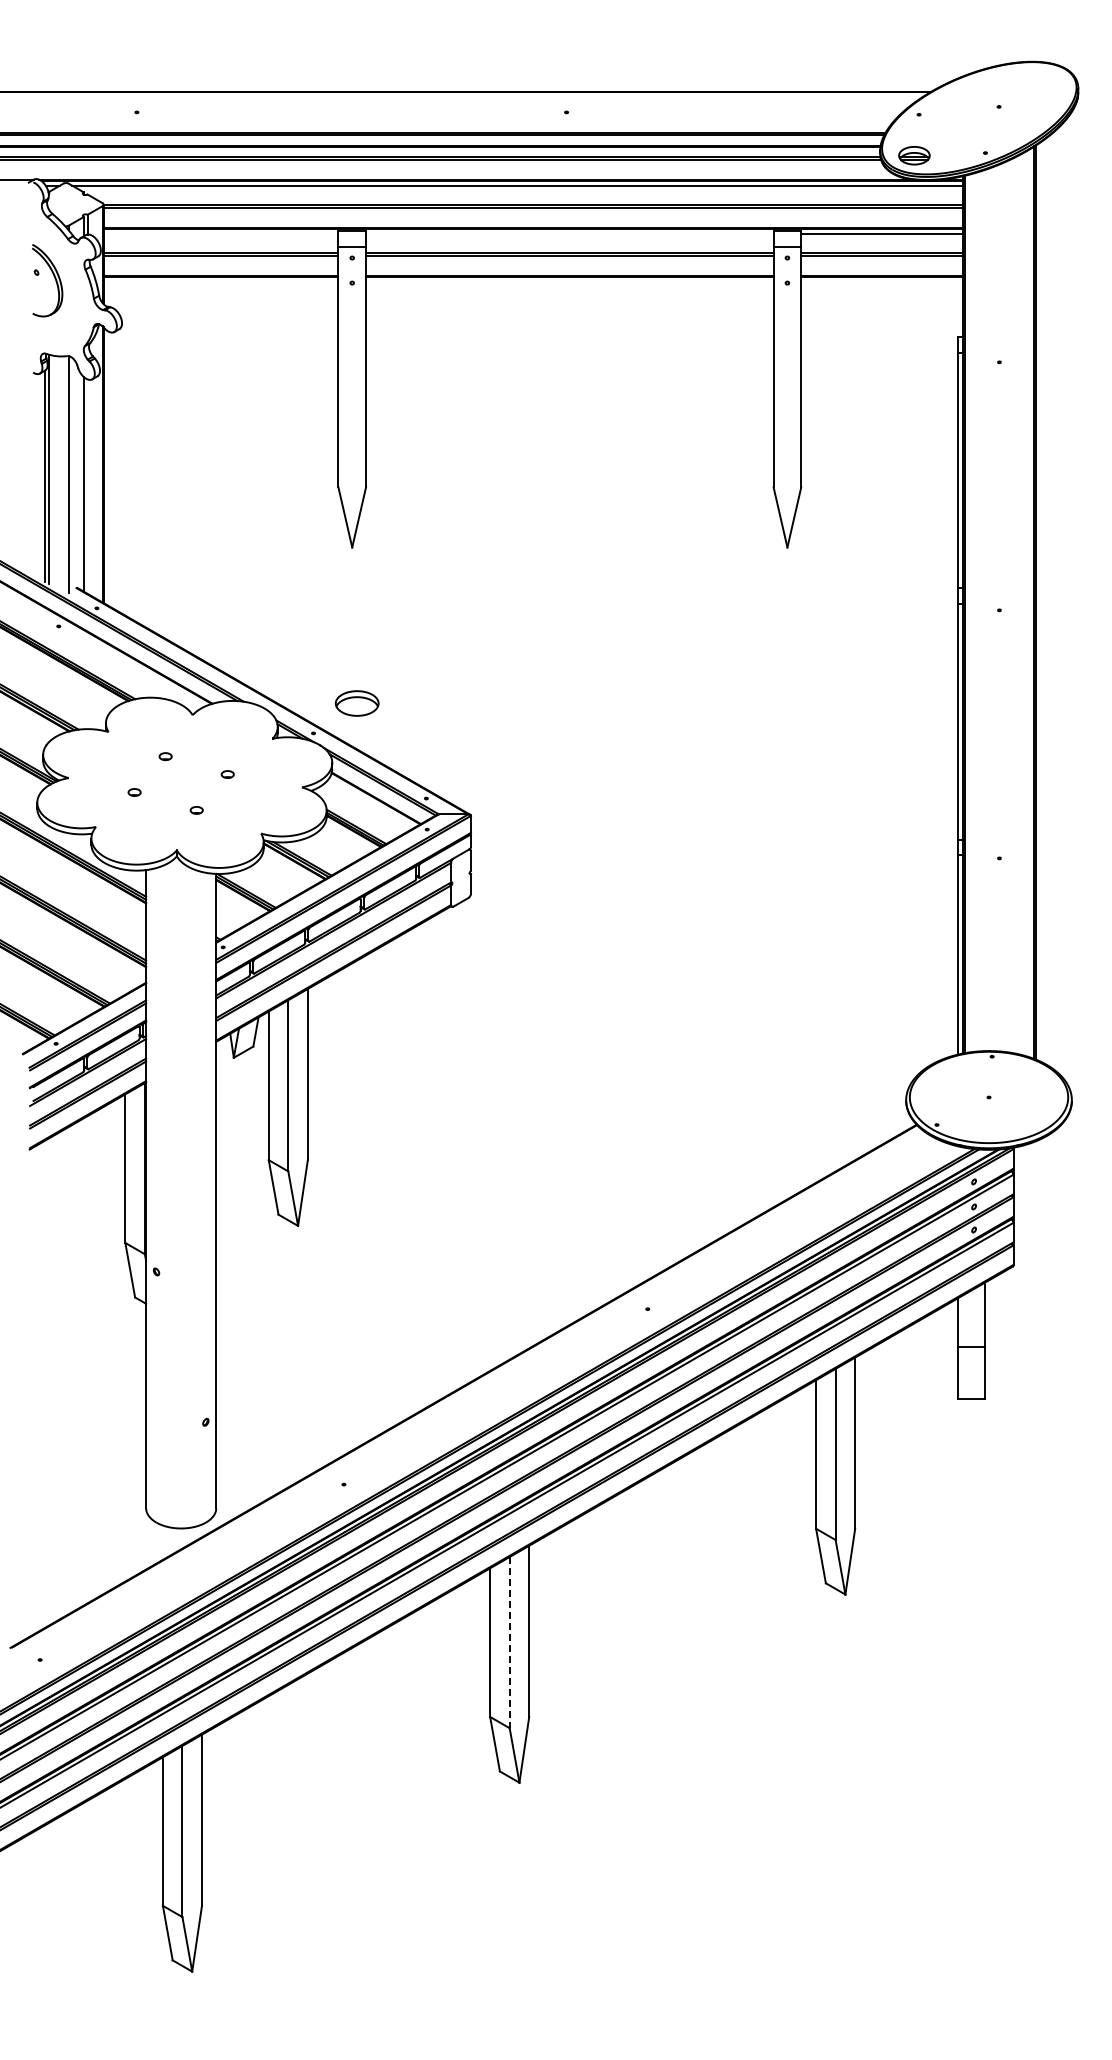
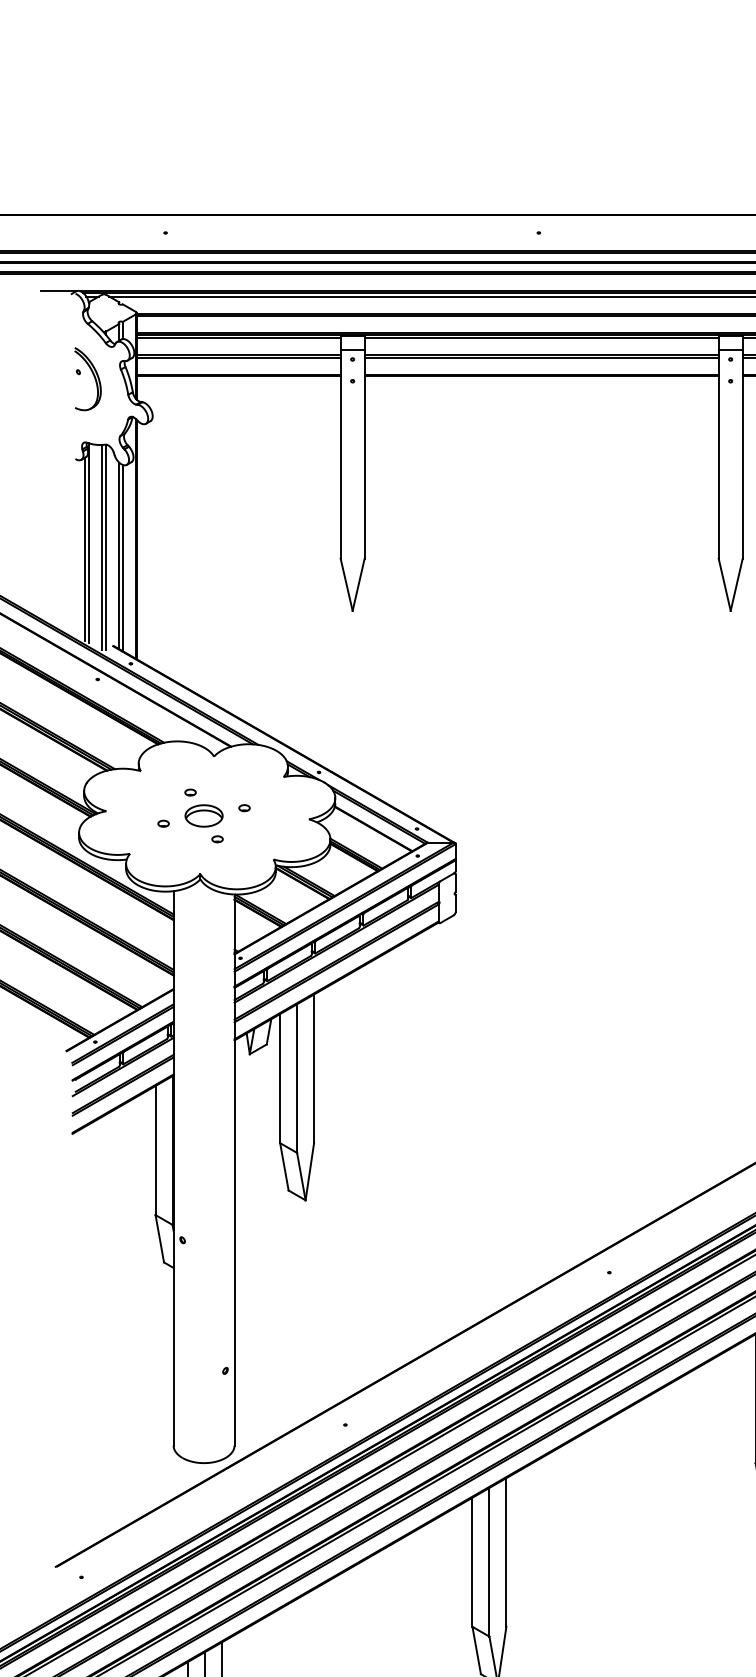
line: (220, 233) -> (238, 338), added
line: (569, 233) -> (541, 338), added
line: (63, 474) -> (101, 547), added
line: (87, 486) -> (122, 557), added
part: (356, 703) -> (203, 815), moved
line: (509, 1642) -> (489, 1562), dashed -> solid

